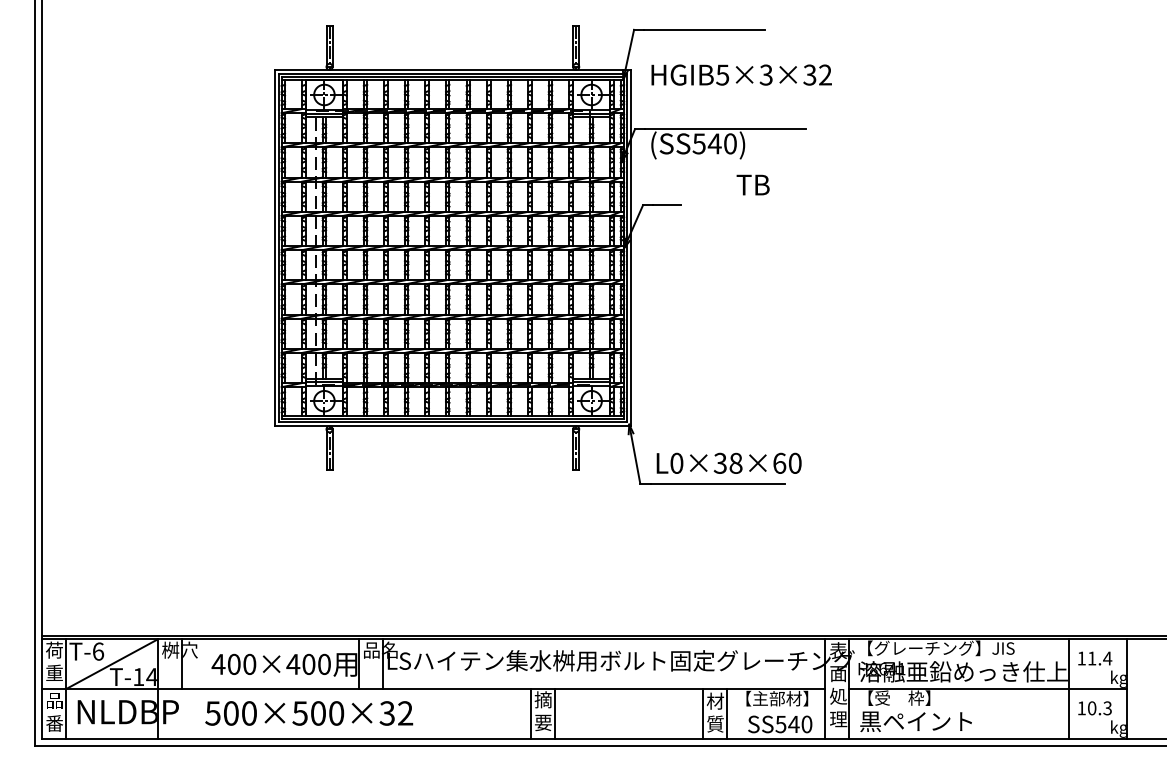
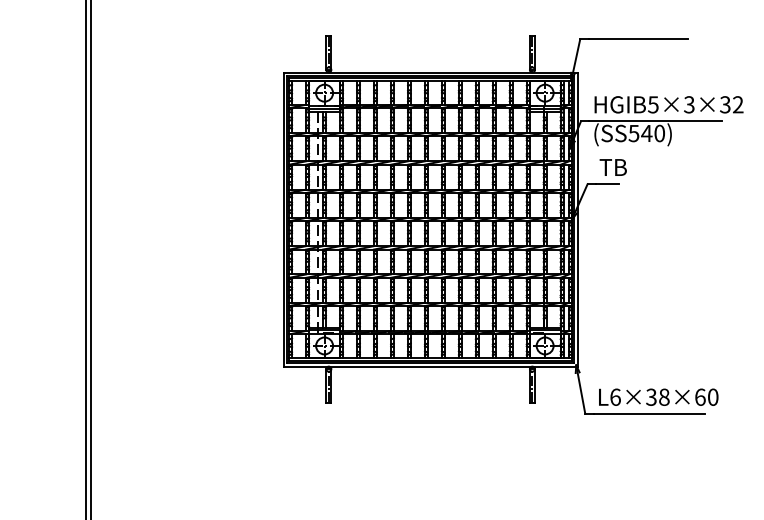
text: (741, 74) -> (668, 104), moved
text: (752, 184) -> (612, 167), moved
text: (676, 462) -> (615, 396), L0×38×60 -> L6×38×60

